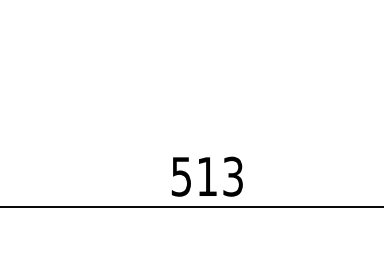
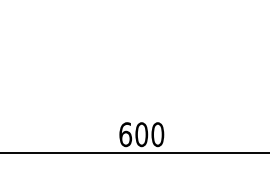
text: (207, 176) -> (141, 134), 513 -> 600

